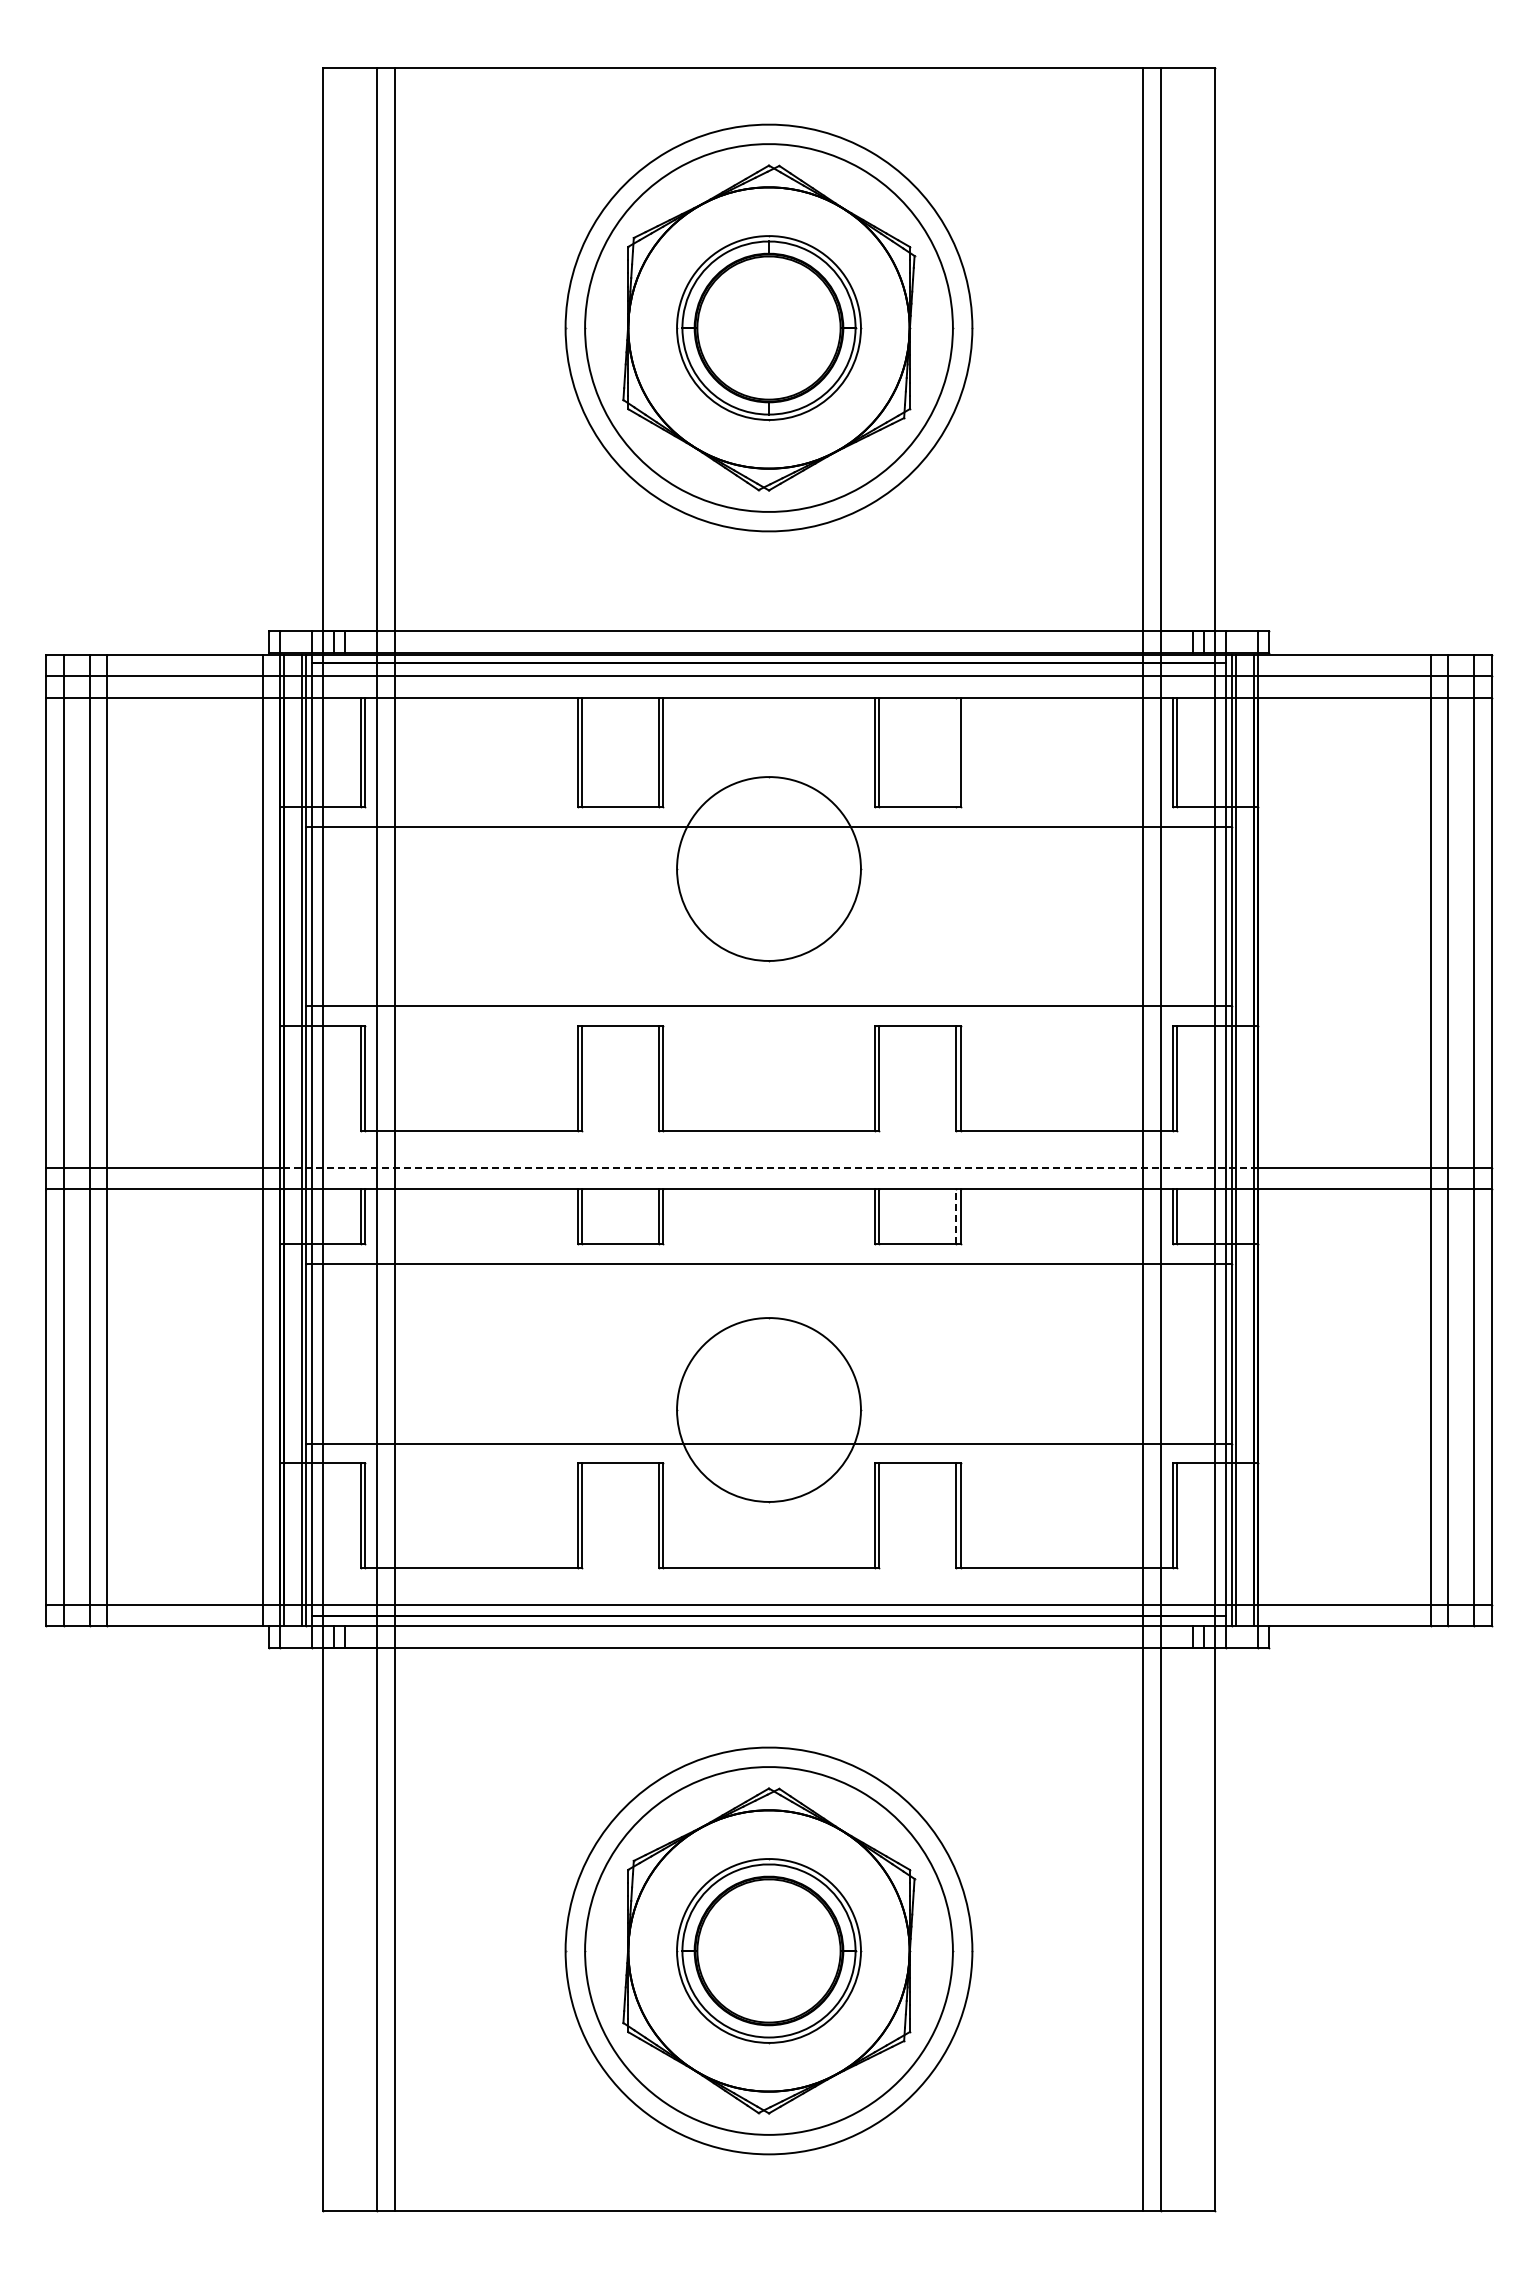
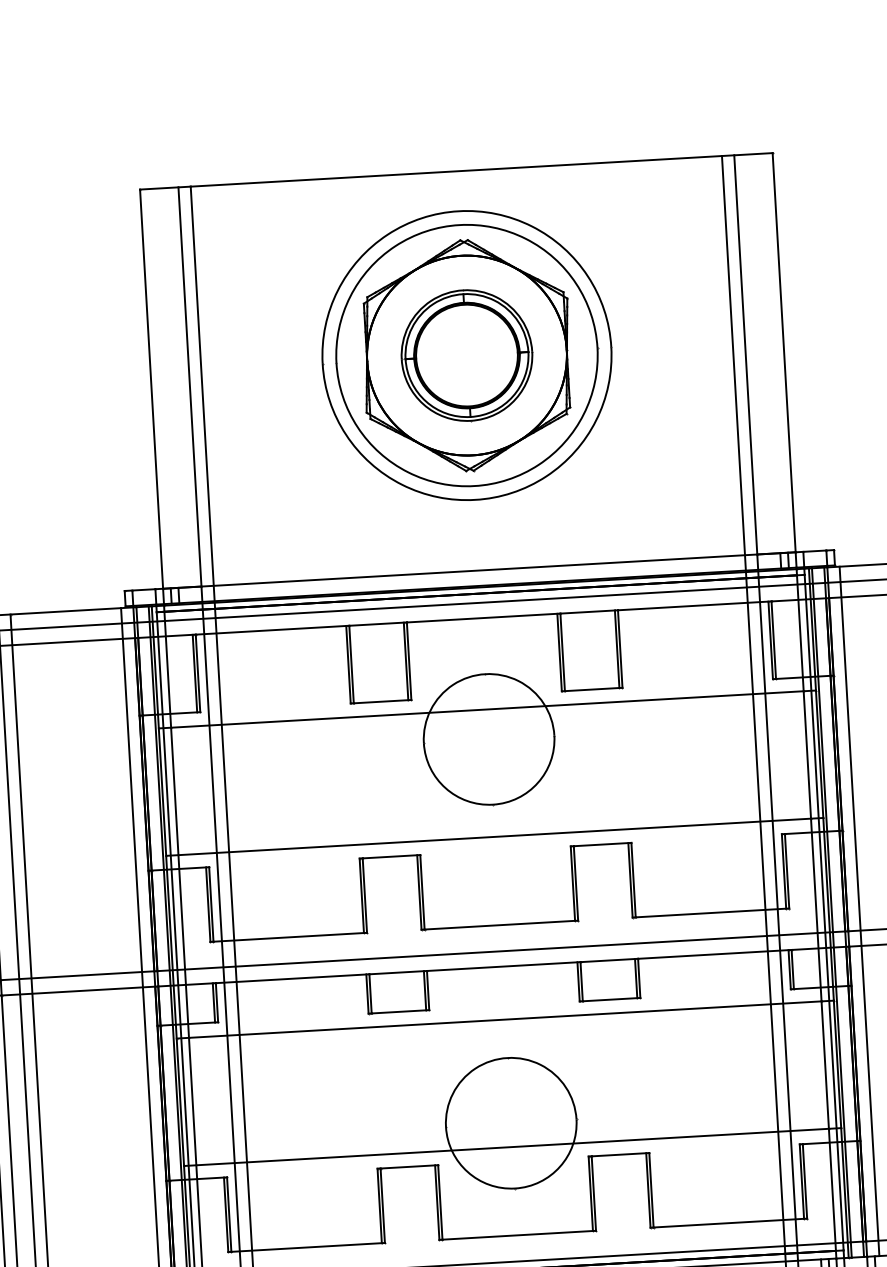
line: (956, 752) -> (617, 649), added
line: (1275, 1140) -> (859, 911), added
line: (771, 1167) -> (503, 951), dashed -> solid
line: (956, 1216) -> (636, 978), dashed -> solid

